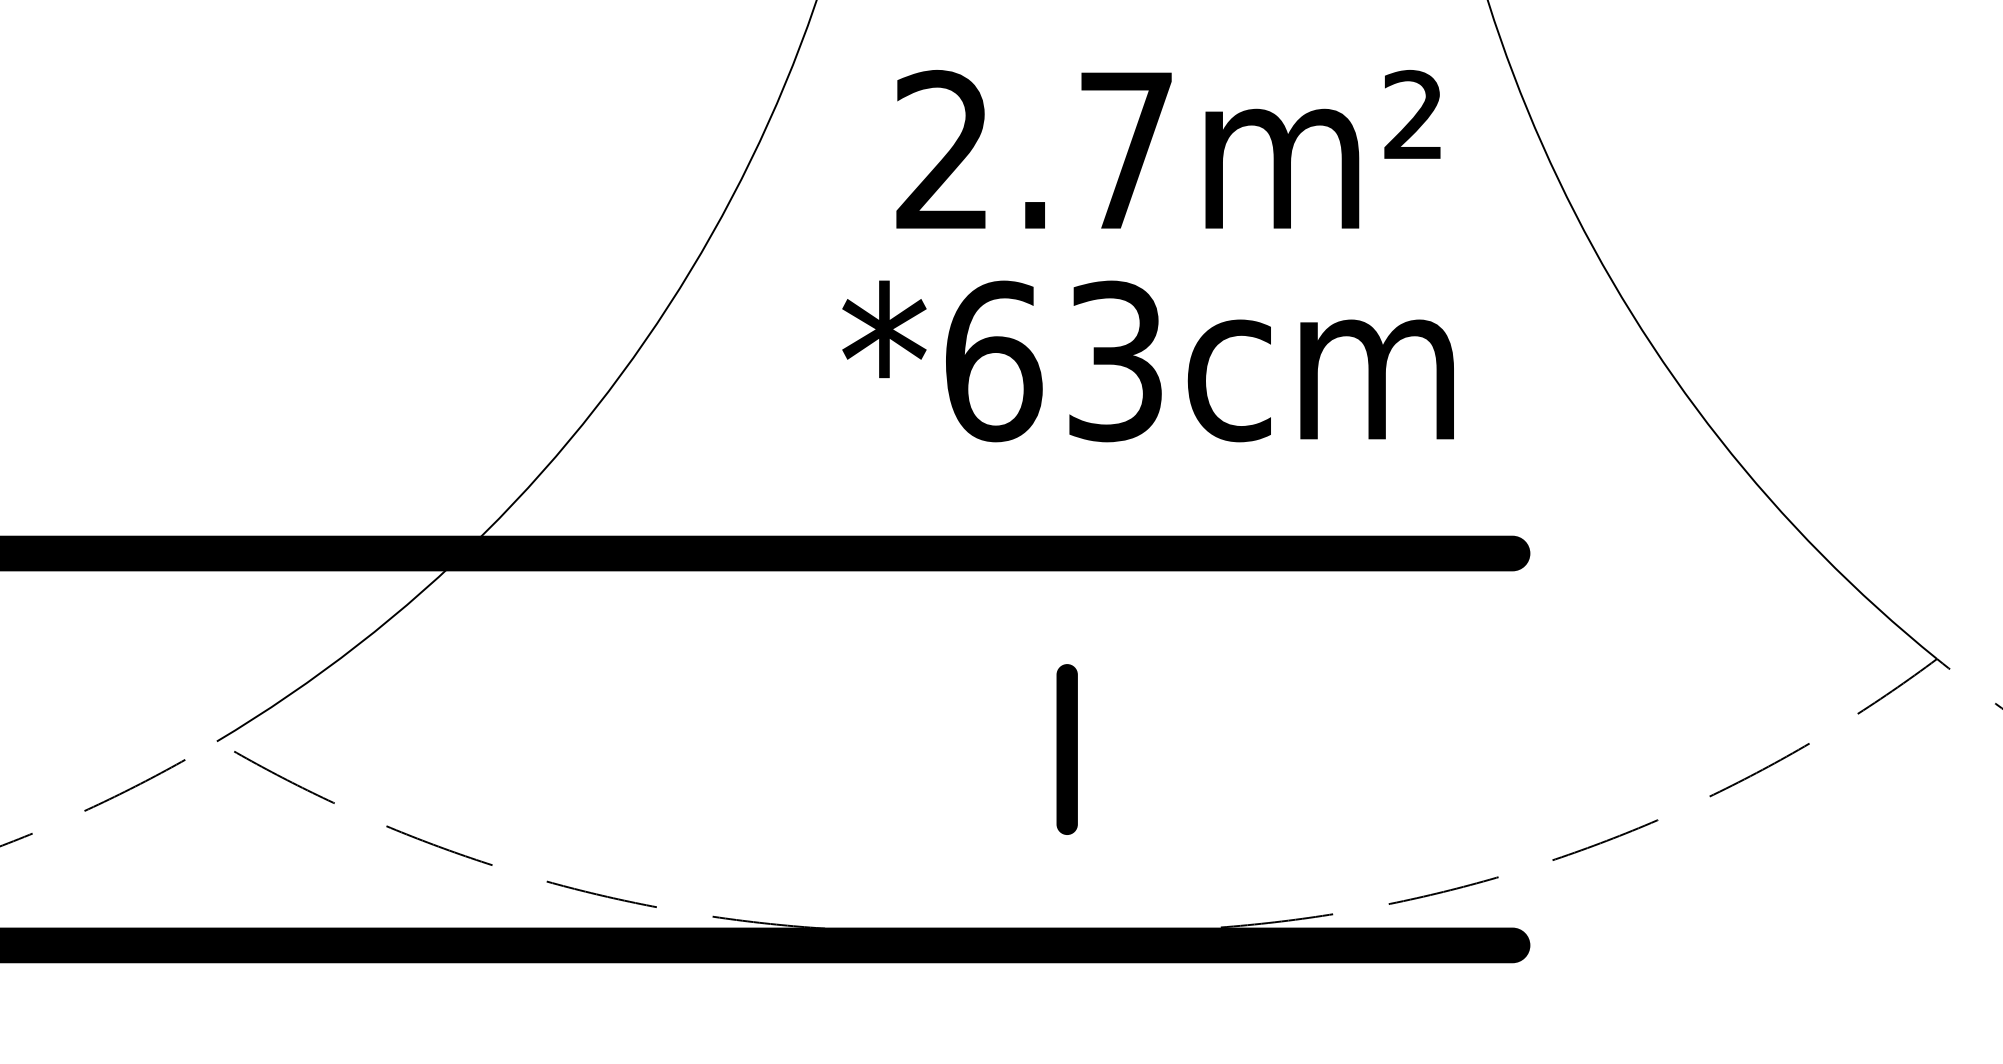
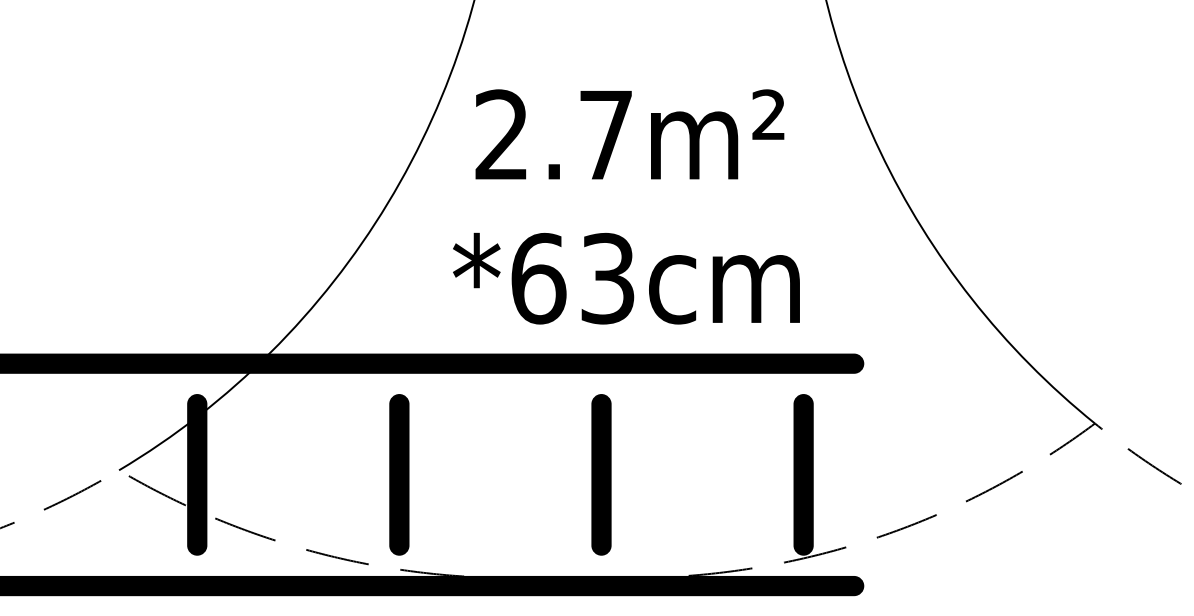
text: (1167, 149) -> (629, 134), moved
text: (1148, 361) -> (626, 278), moved
fill: (355, 748) -> (197, 474), added
part: (711, 748) -> (399, 474), added
part: (1067, 748) -> (601, 474), size x1.67
fill: (1423, 748) -> (803, 474), added

